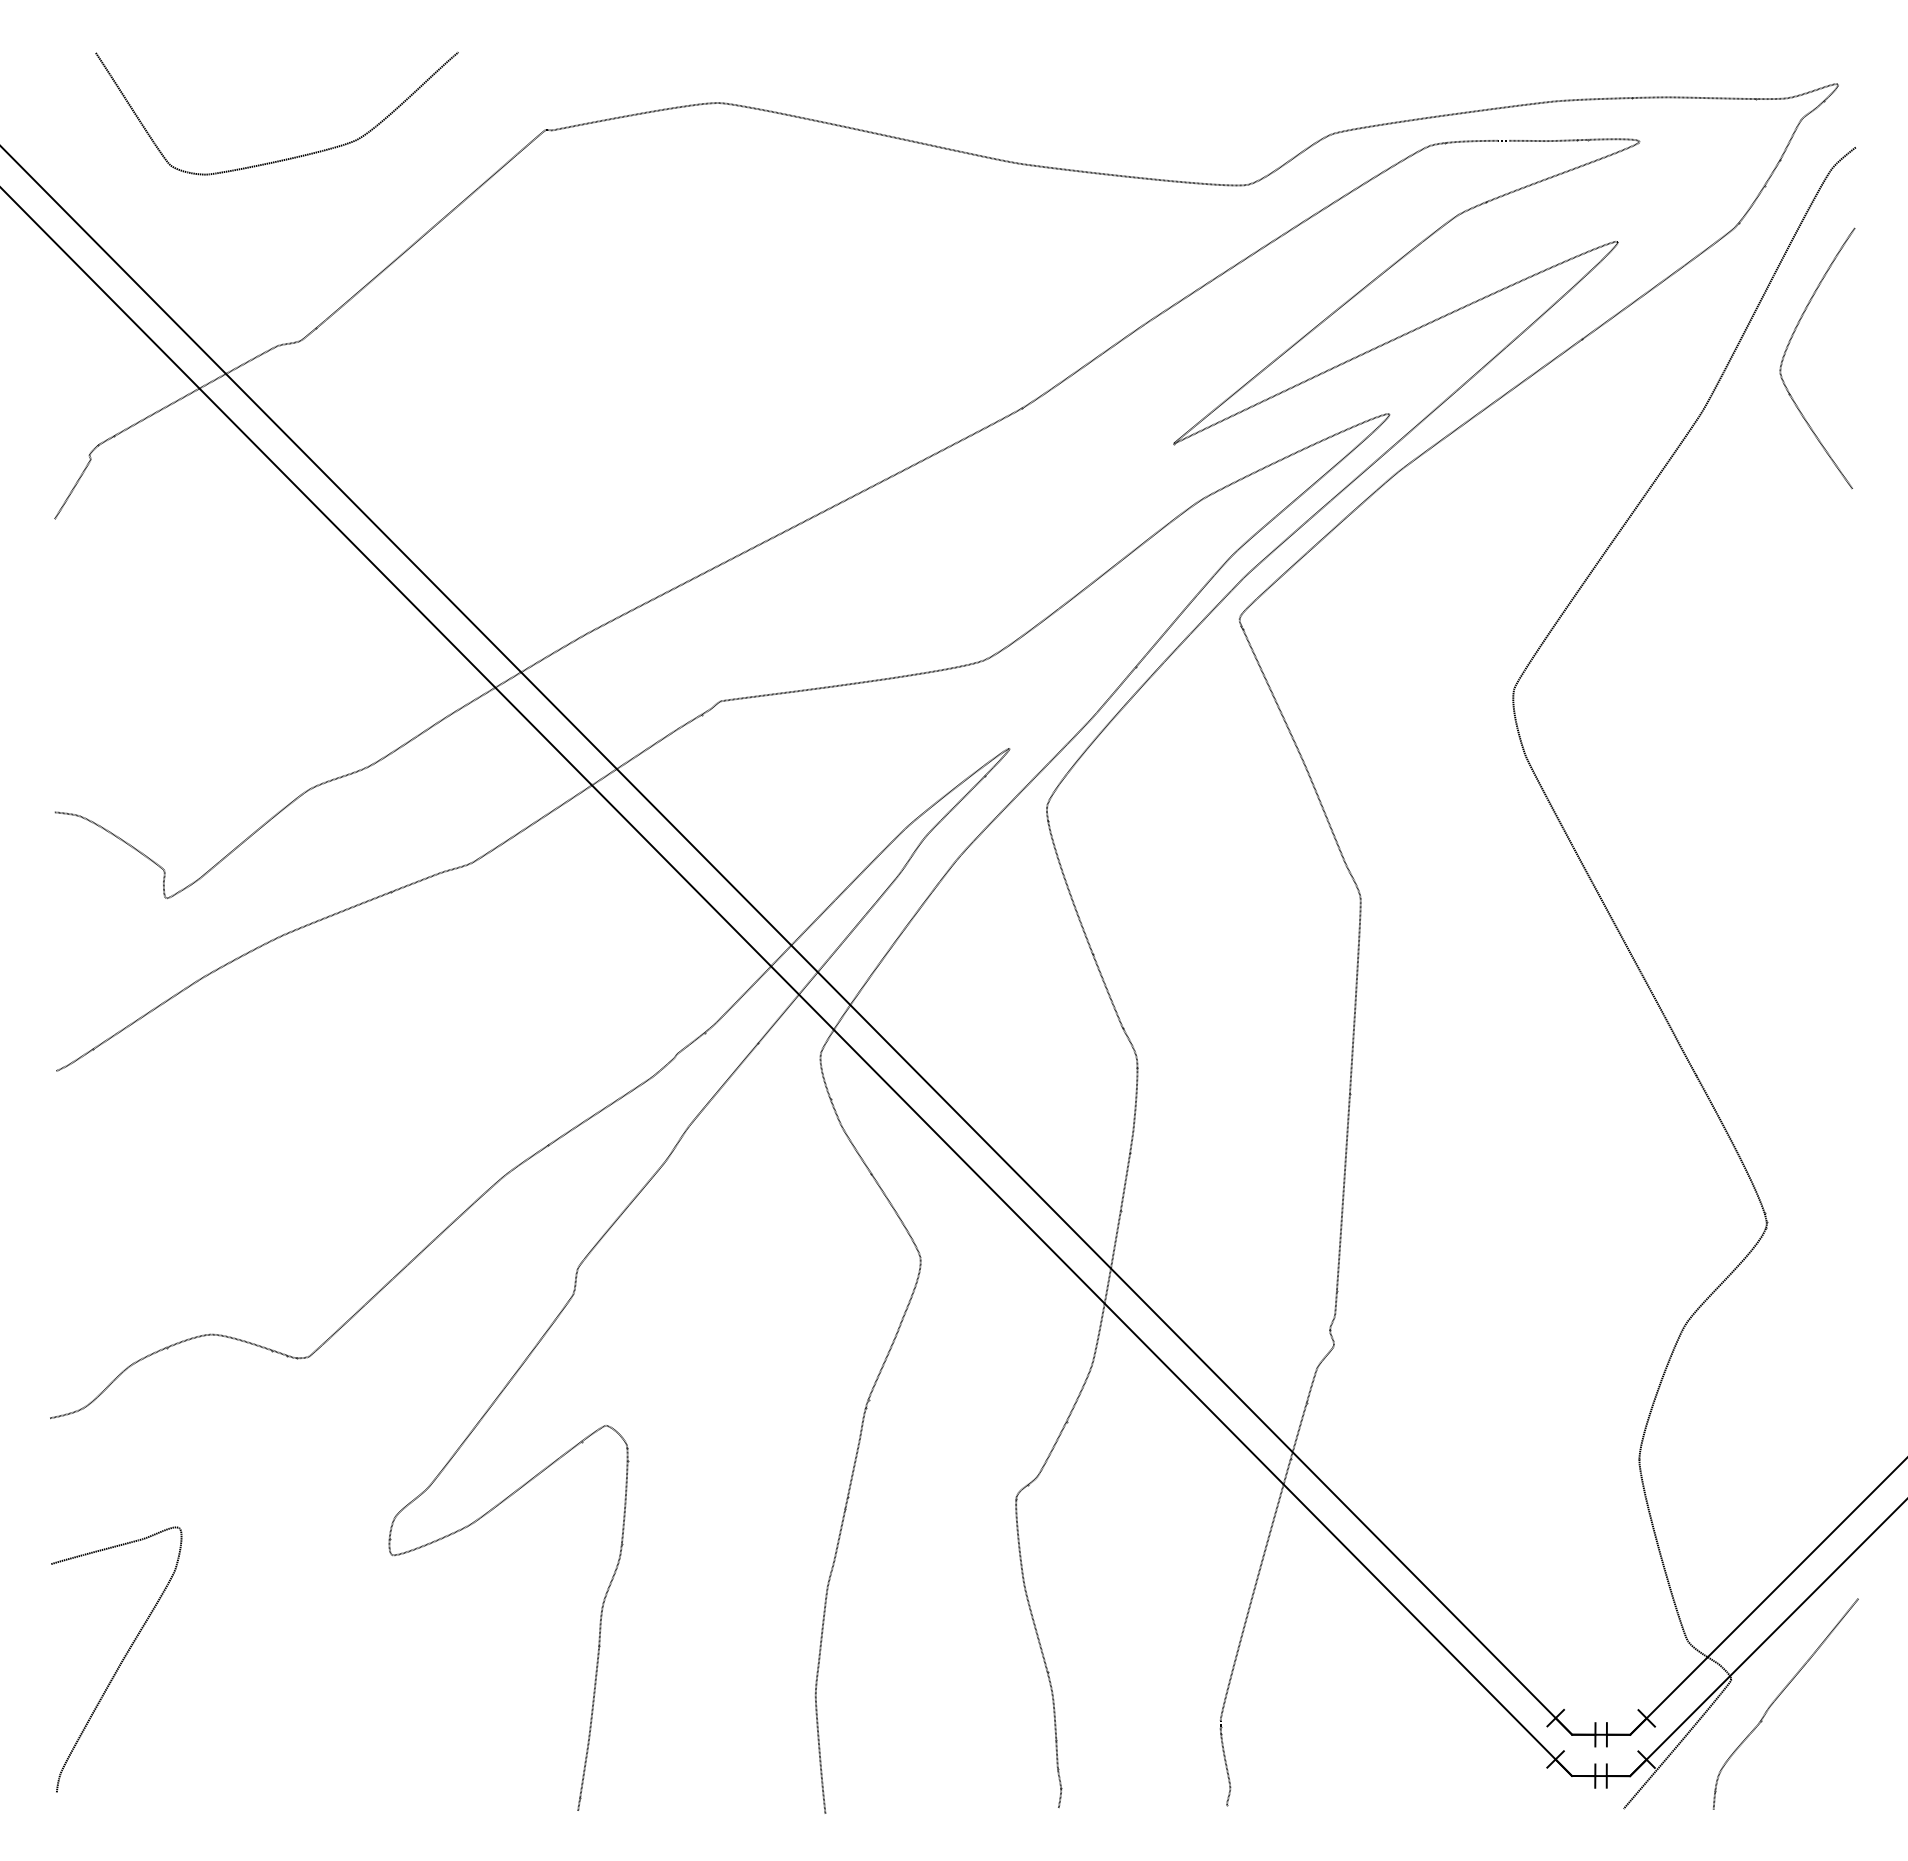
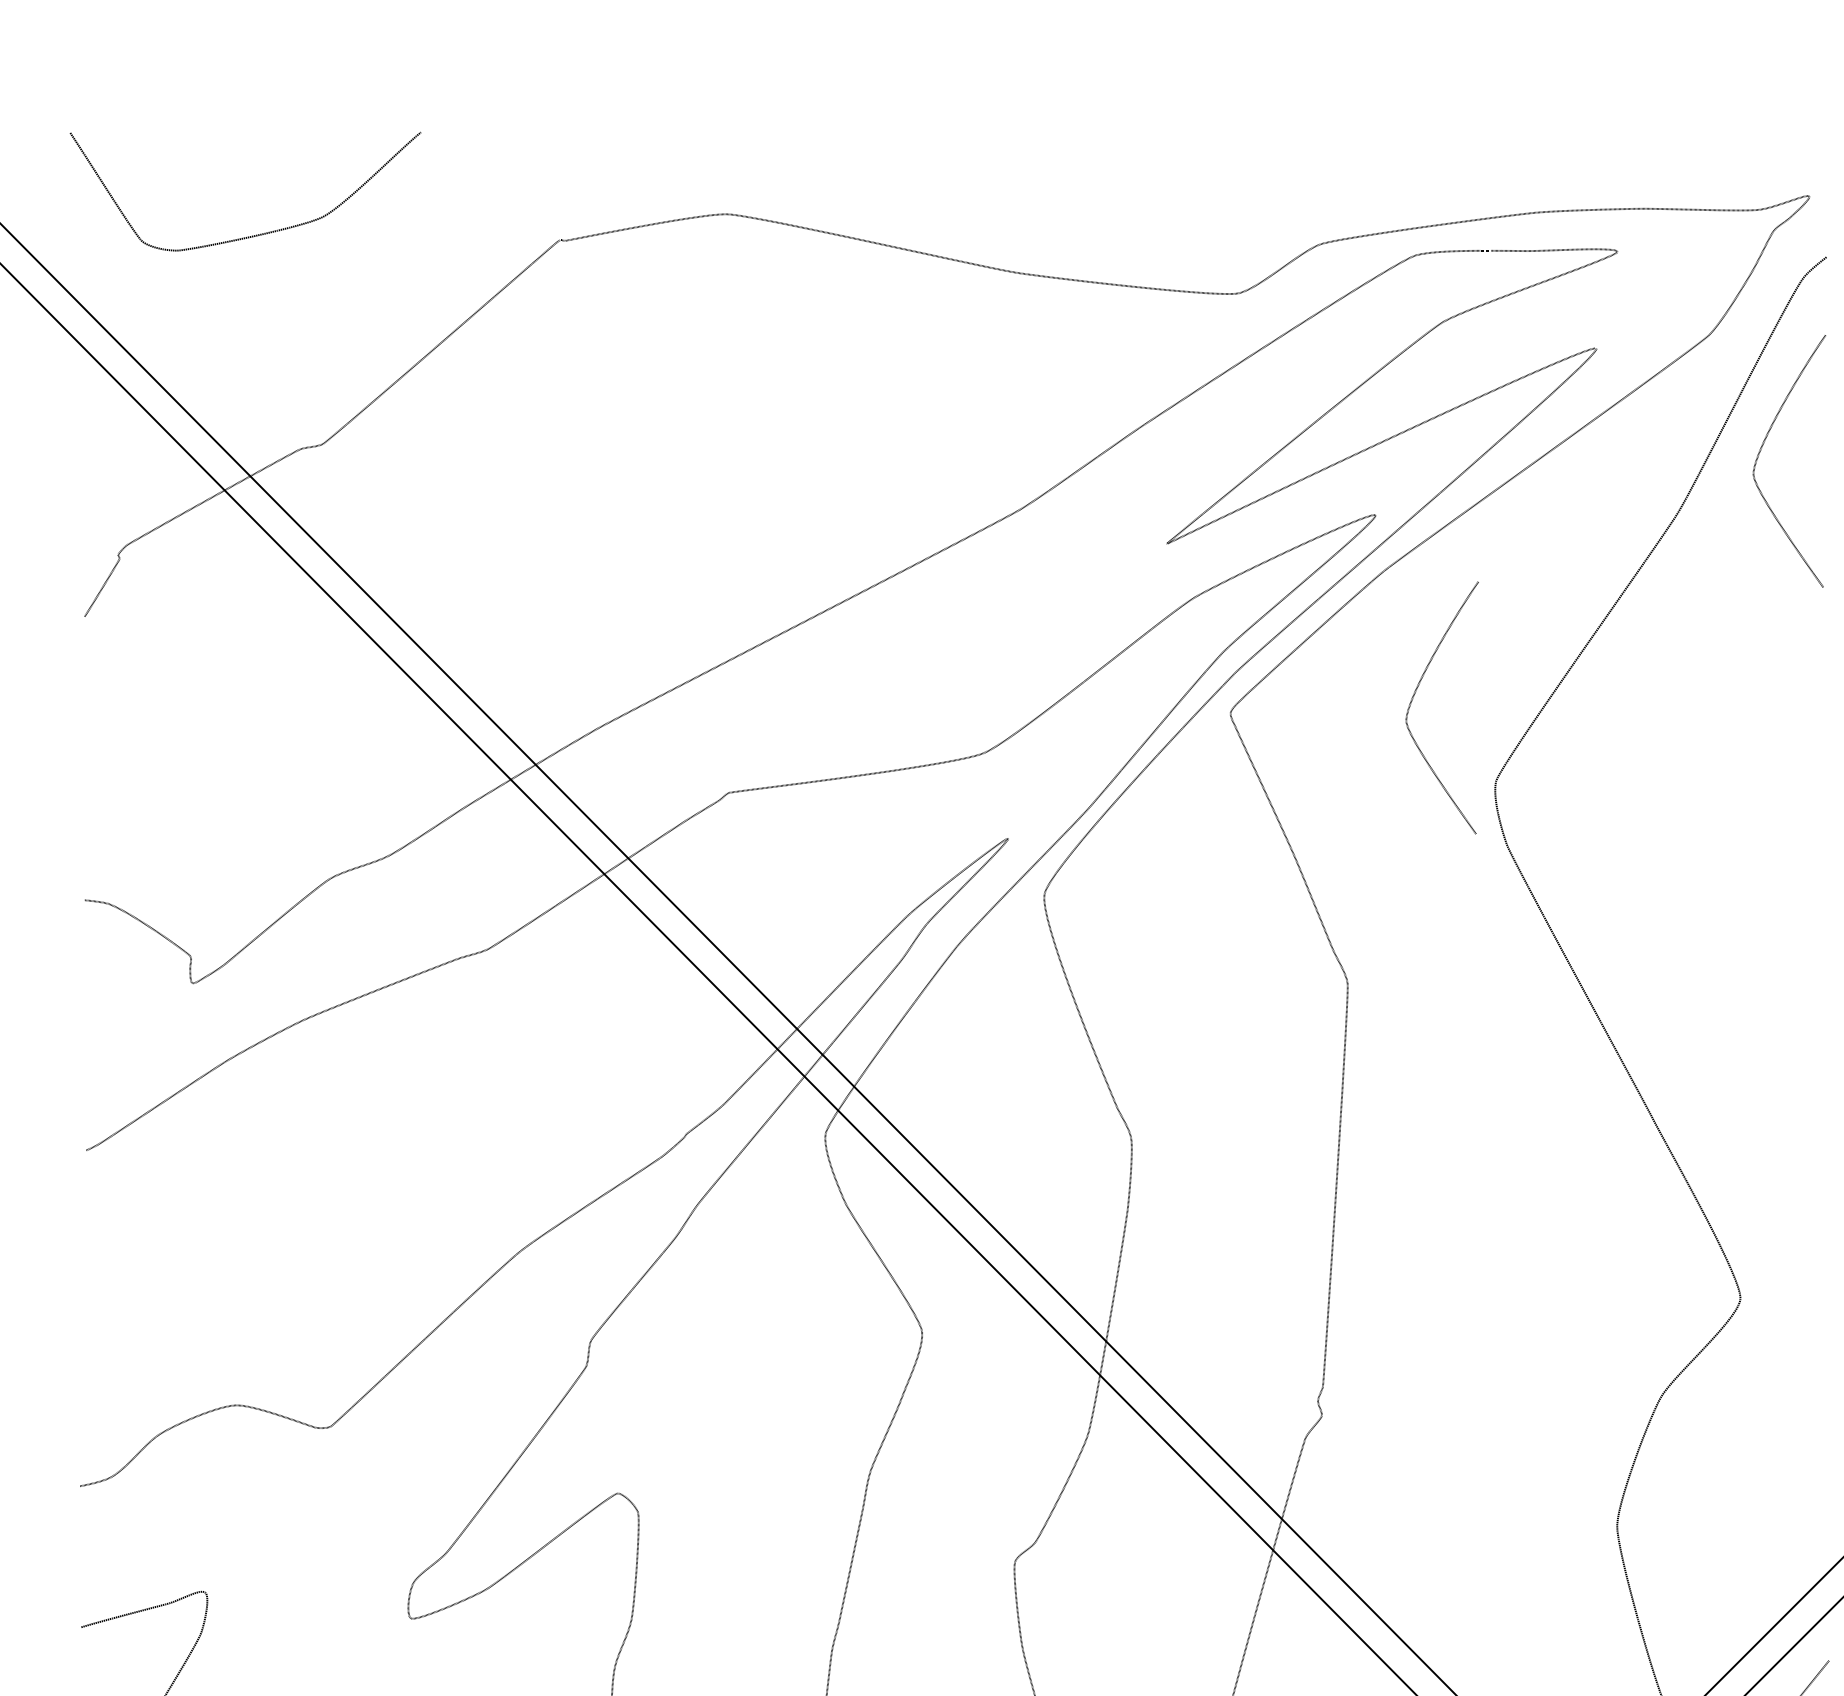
curve: (286, 158) -> (254, 235), moved
curve: (1429, 602) -> (1414, 697), added

